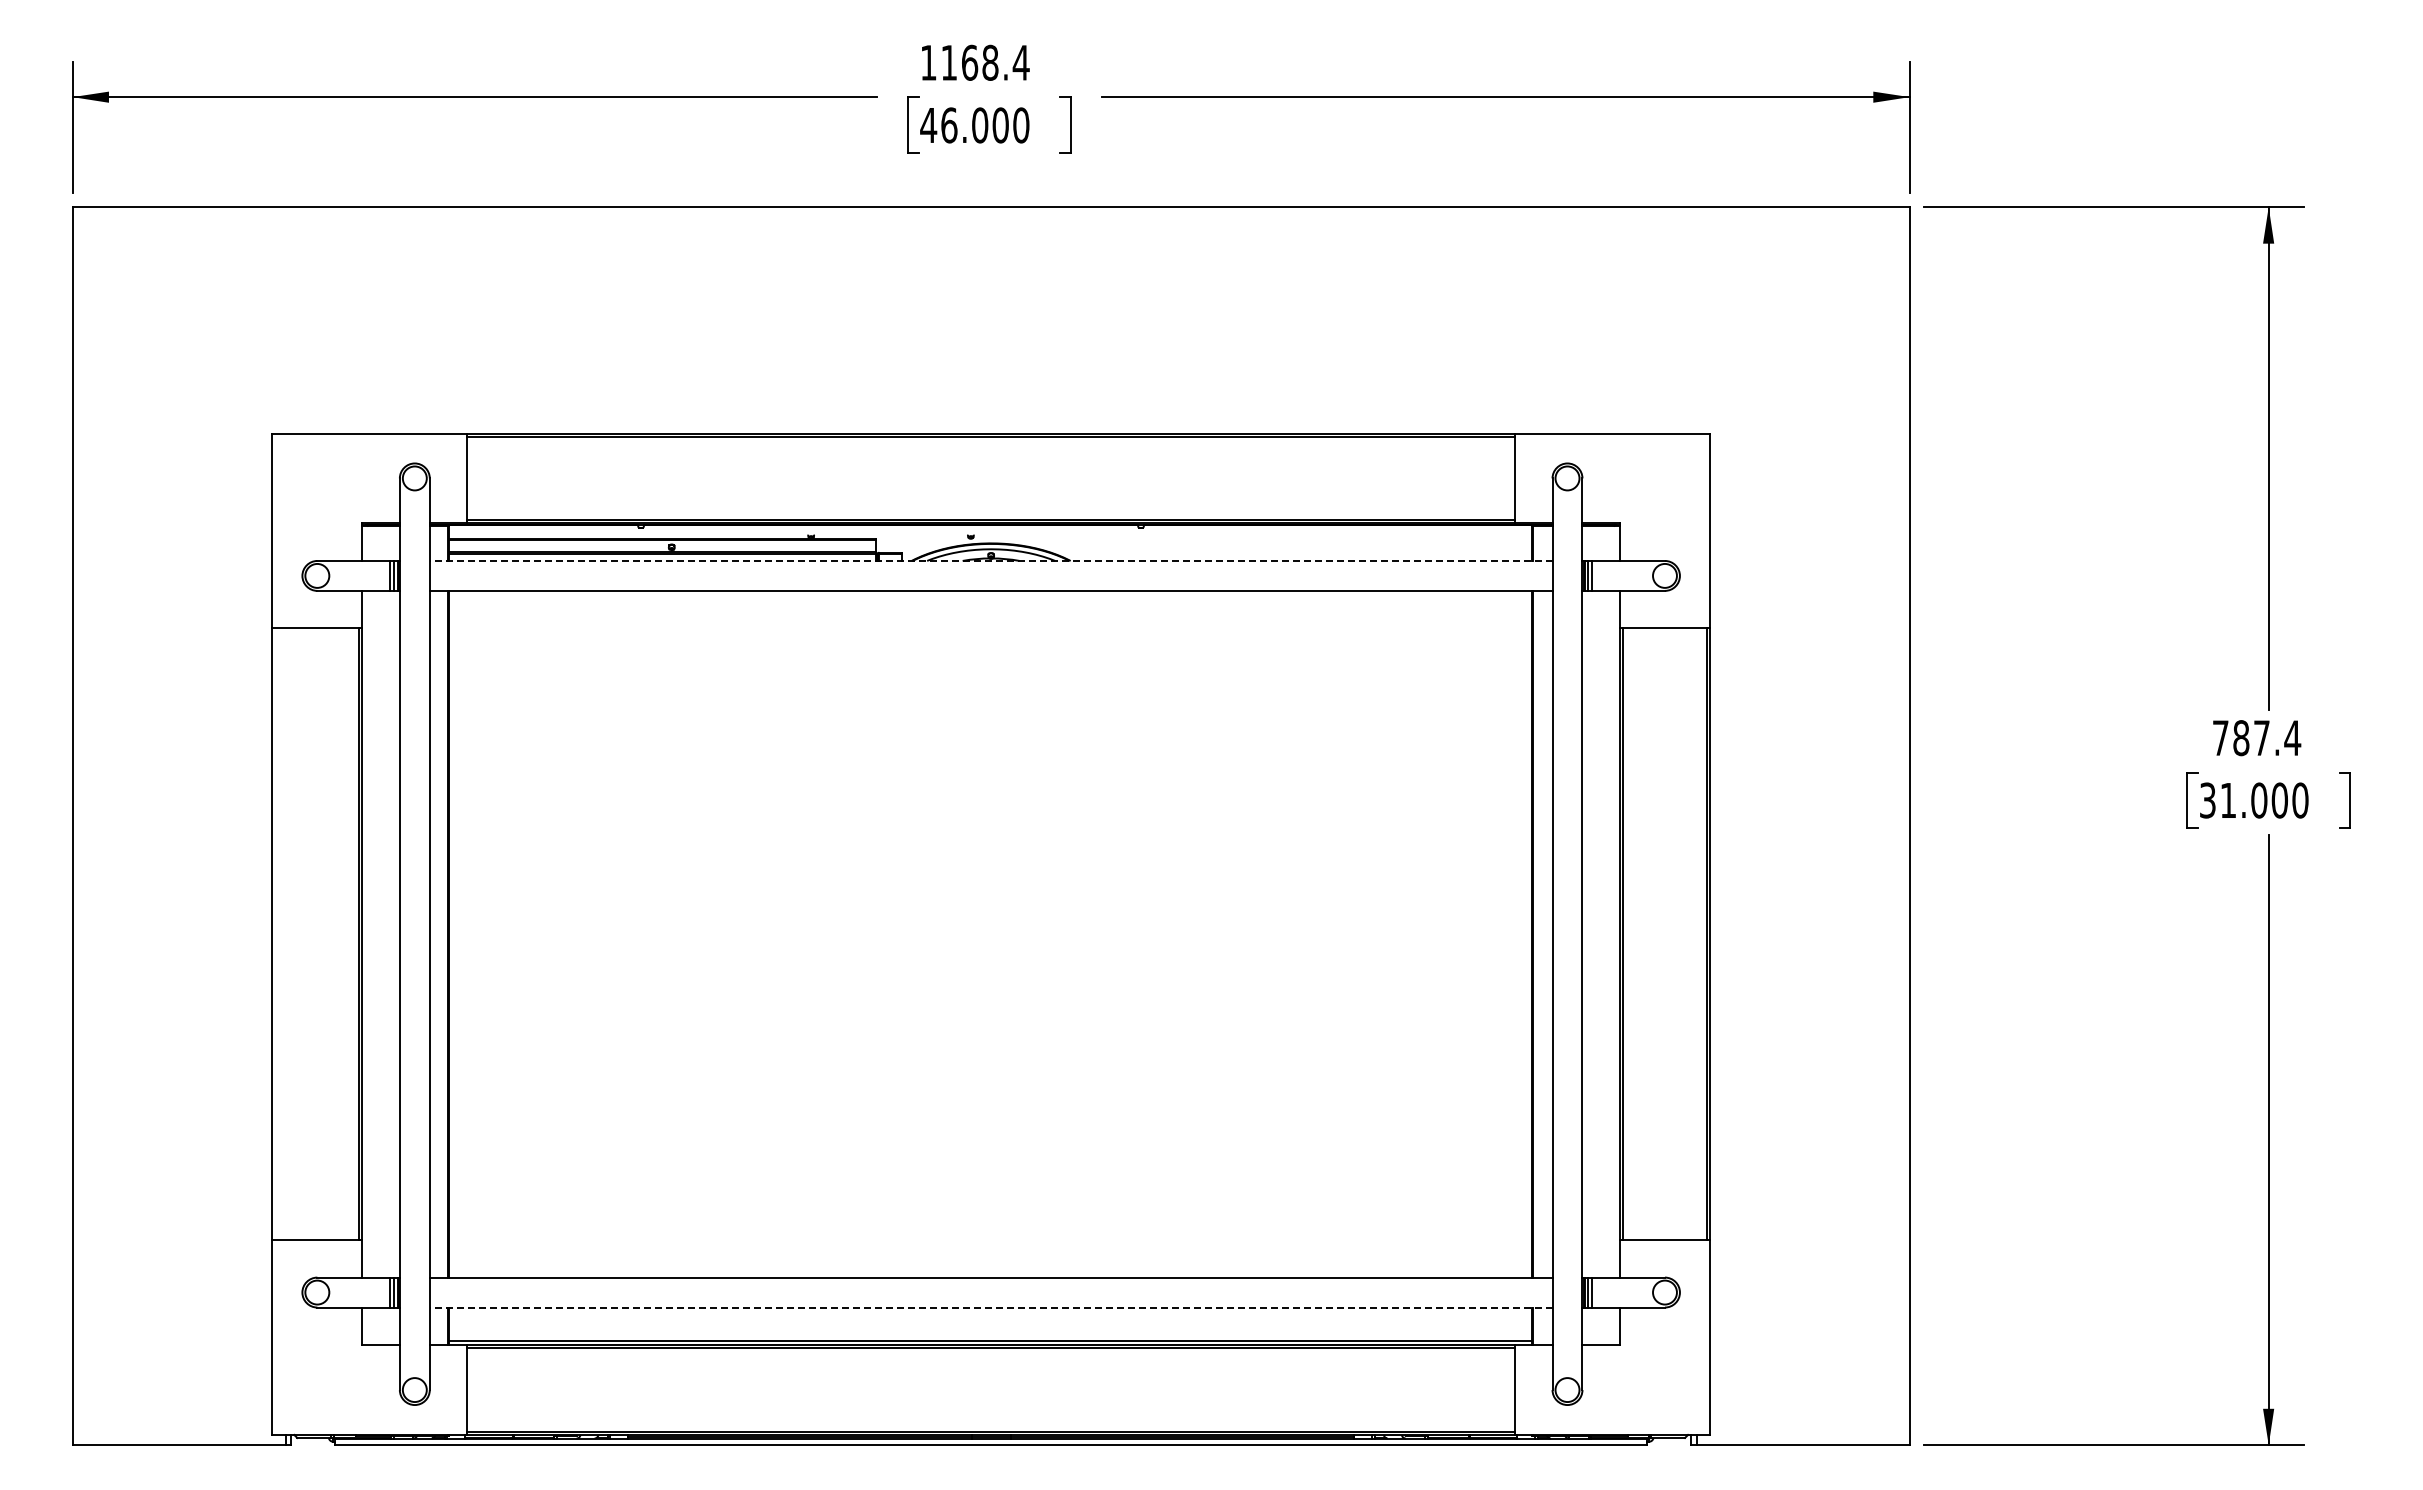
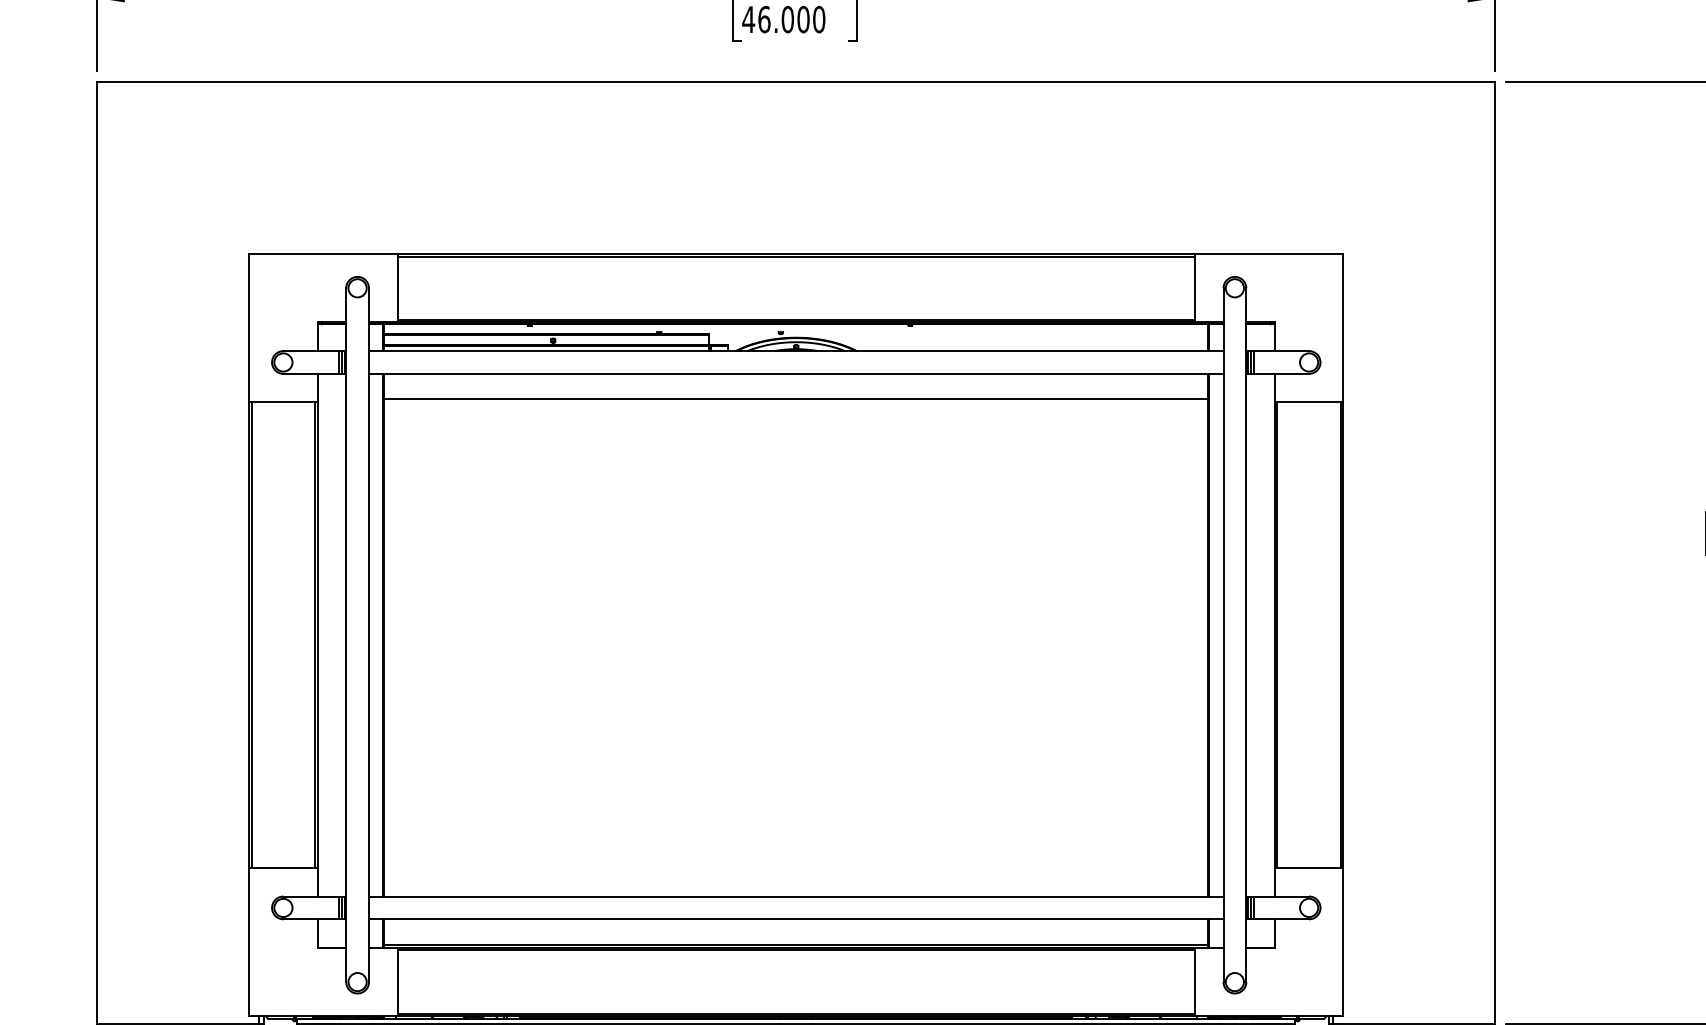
line: (990, 560) -> (795, 350), dashed -> solid
line: (990, 624) -> (795, 399), added
line: (275, 934) -> (251, 635), added
line: (990, 1307) -> (795, 919), dashed -> solid

